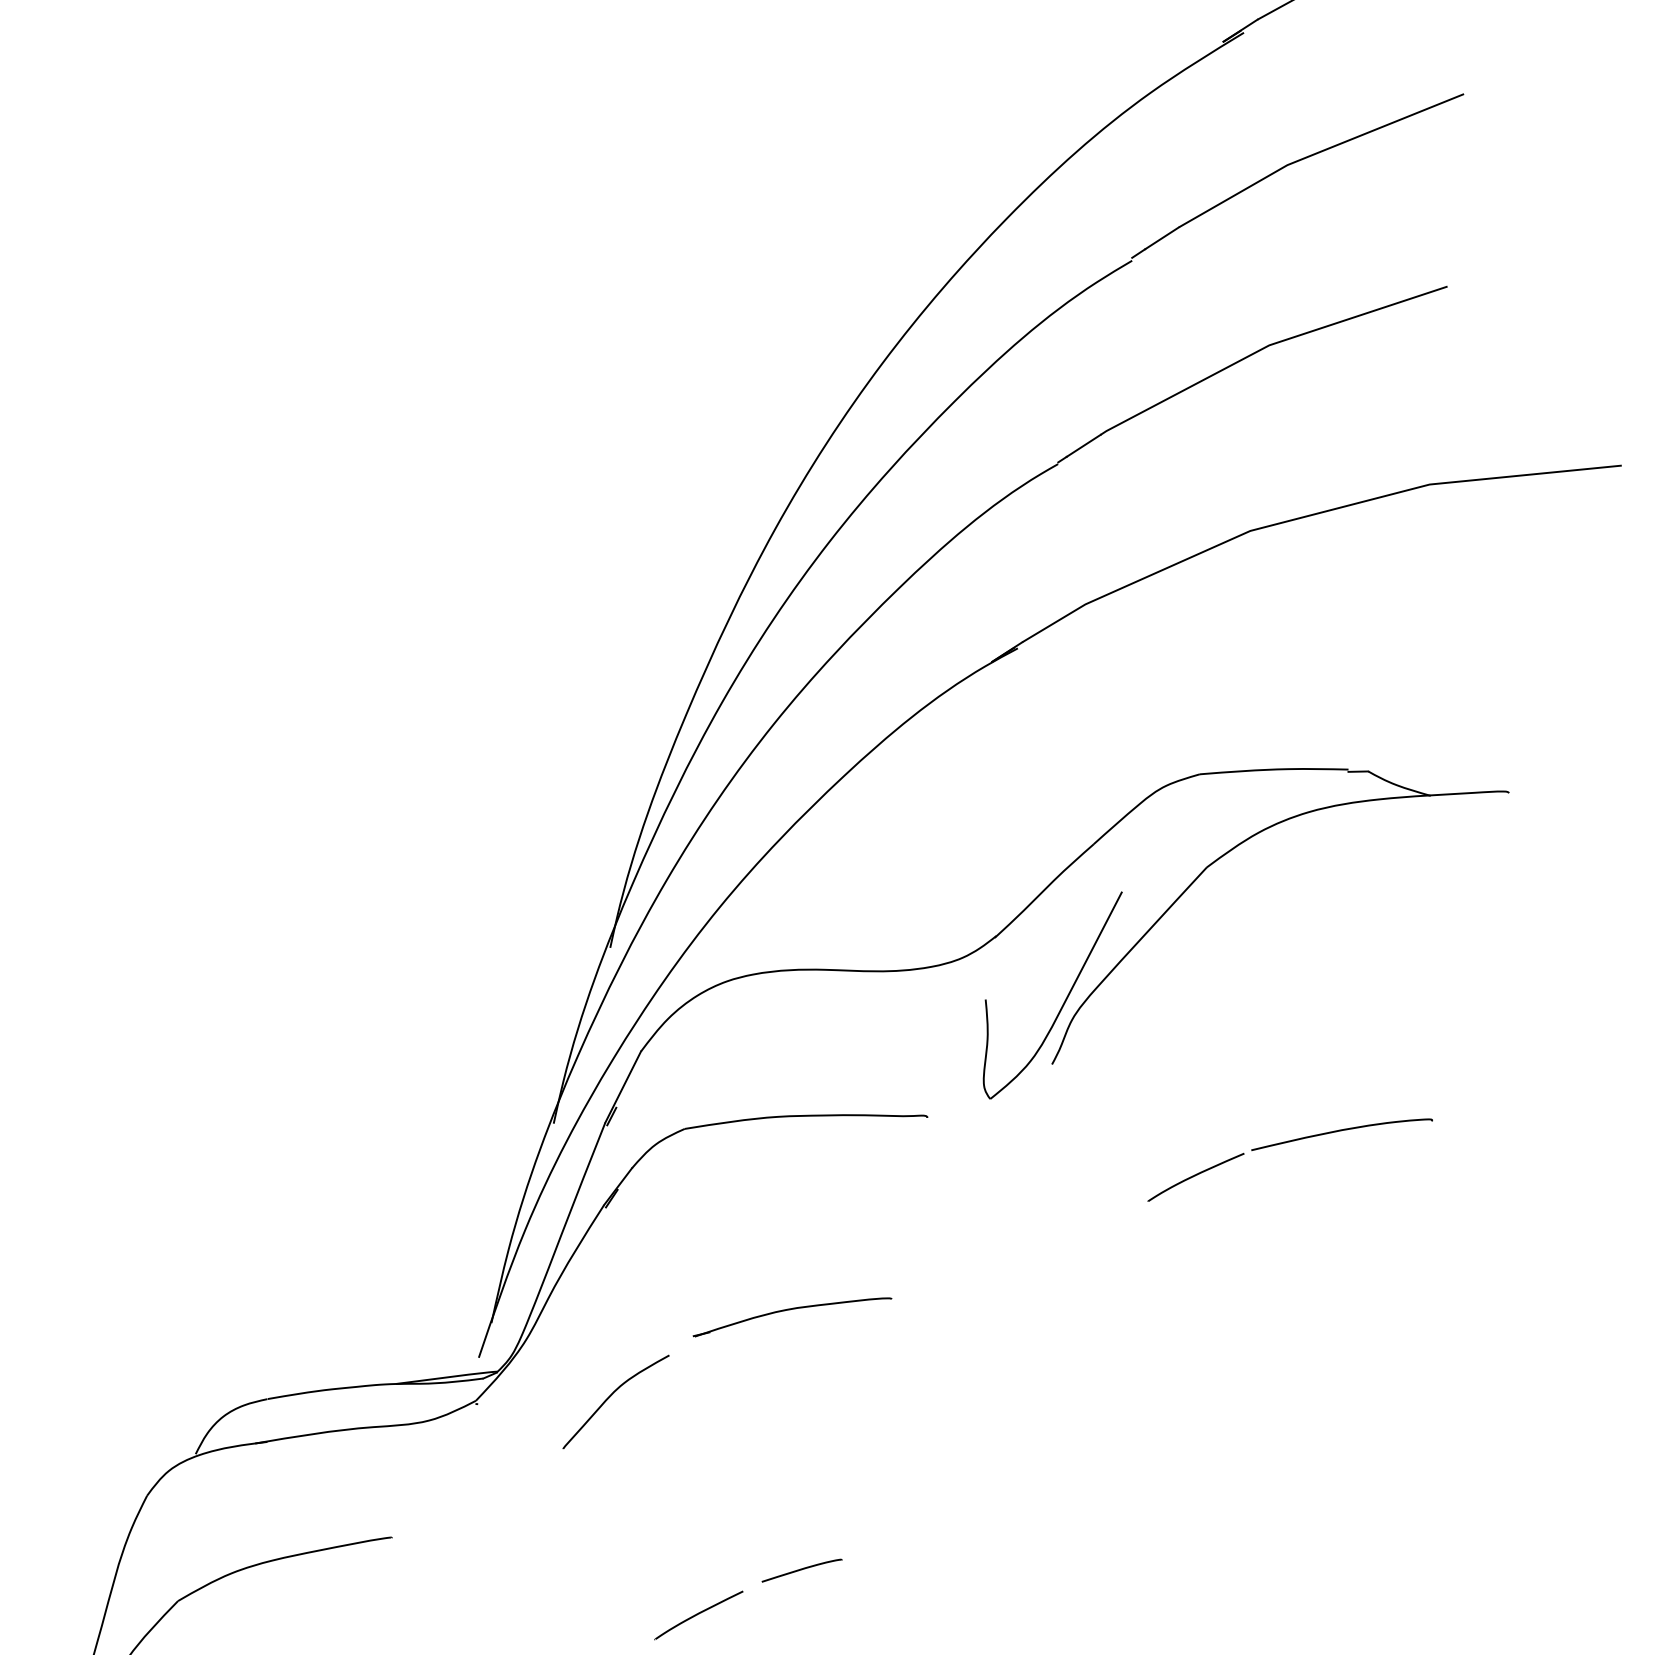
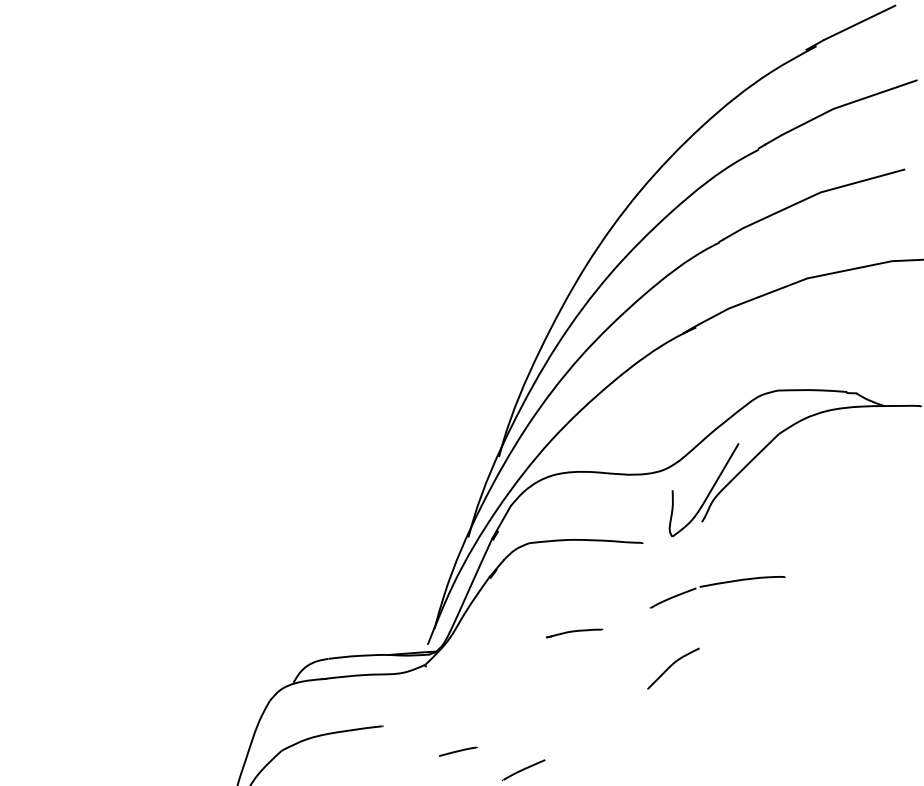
part: (1282, 1145) -> (714, 585), moved
part: (791, 1317) -> (574, 633), size x0.6
curve: (611, 1397) -> (671, 666), moved
line: (802, 1569) -> (458, 751), moved

